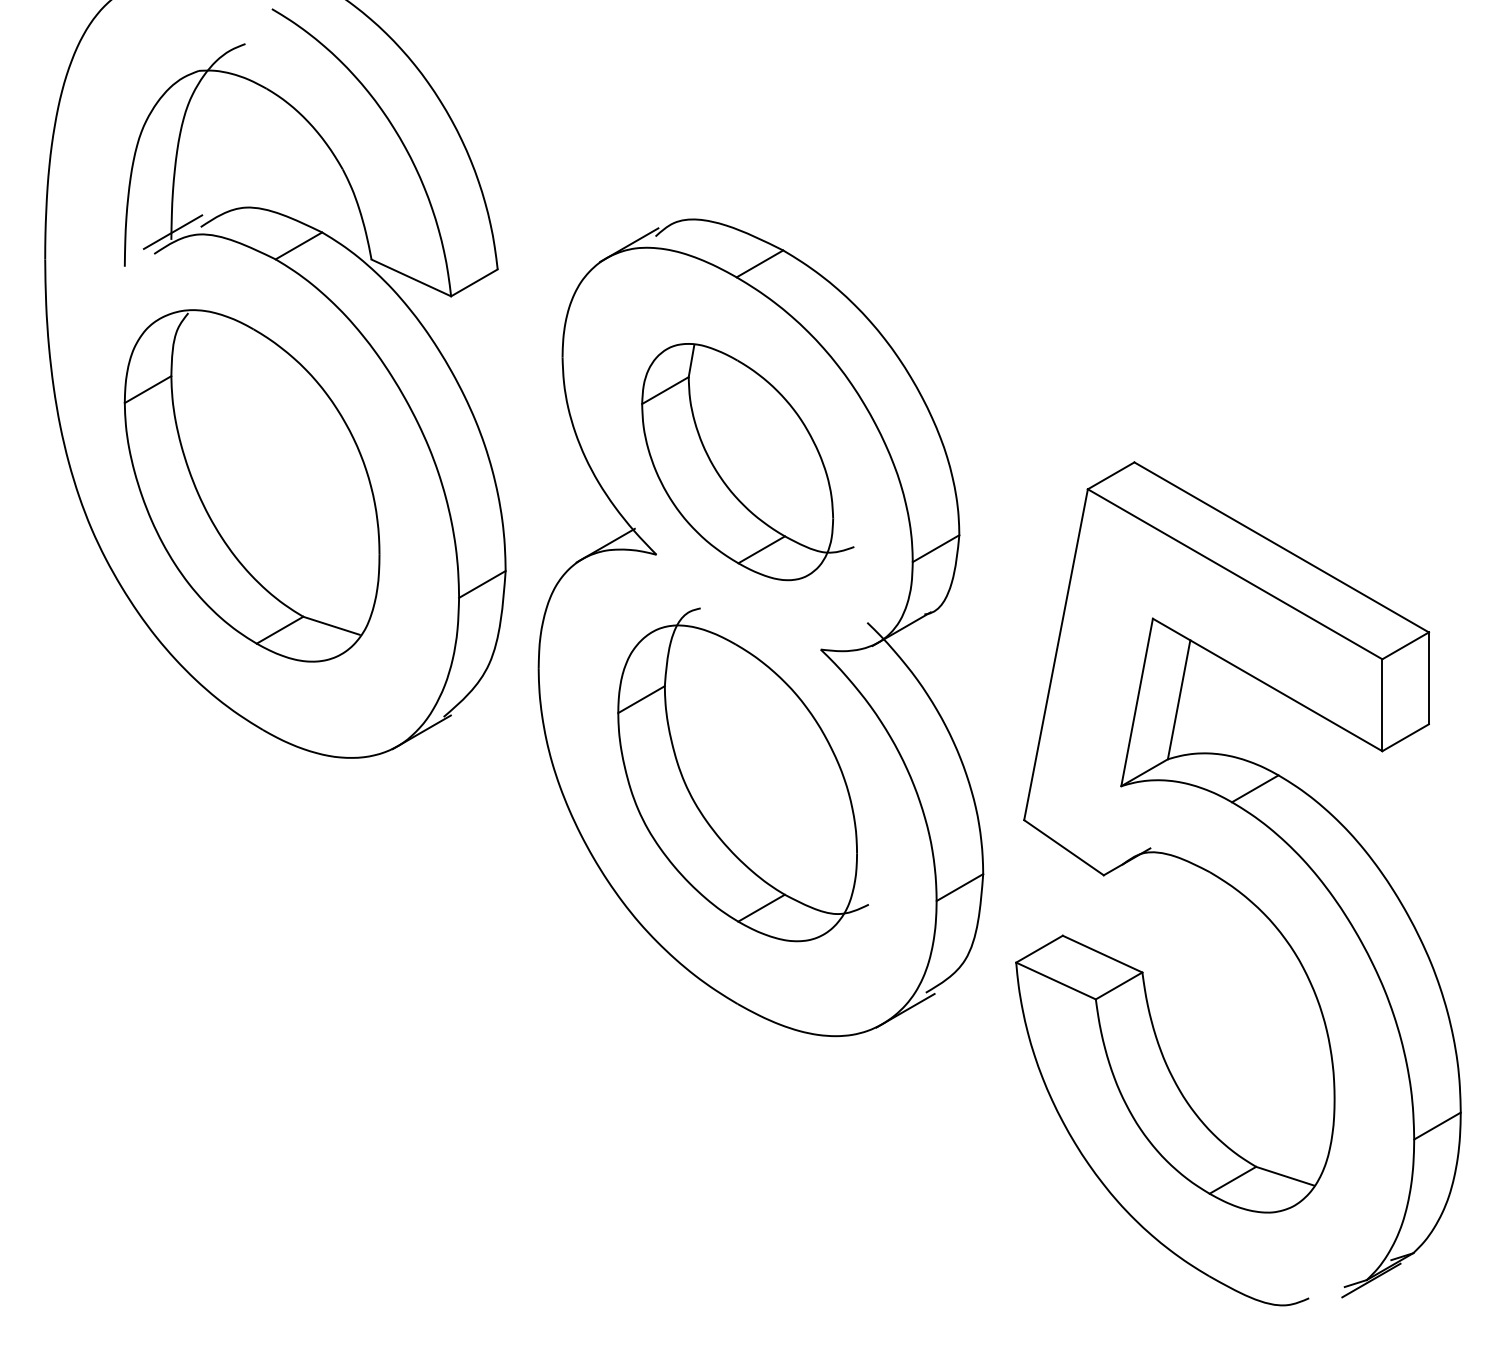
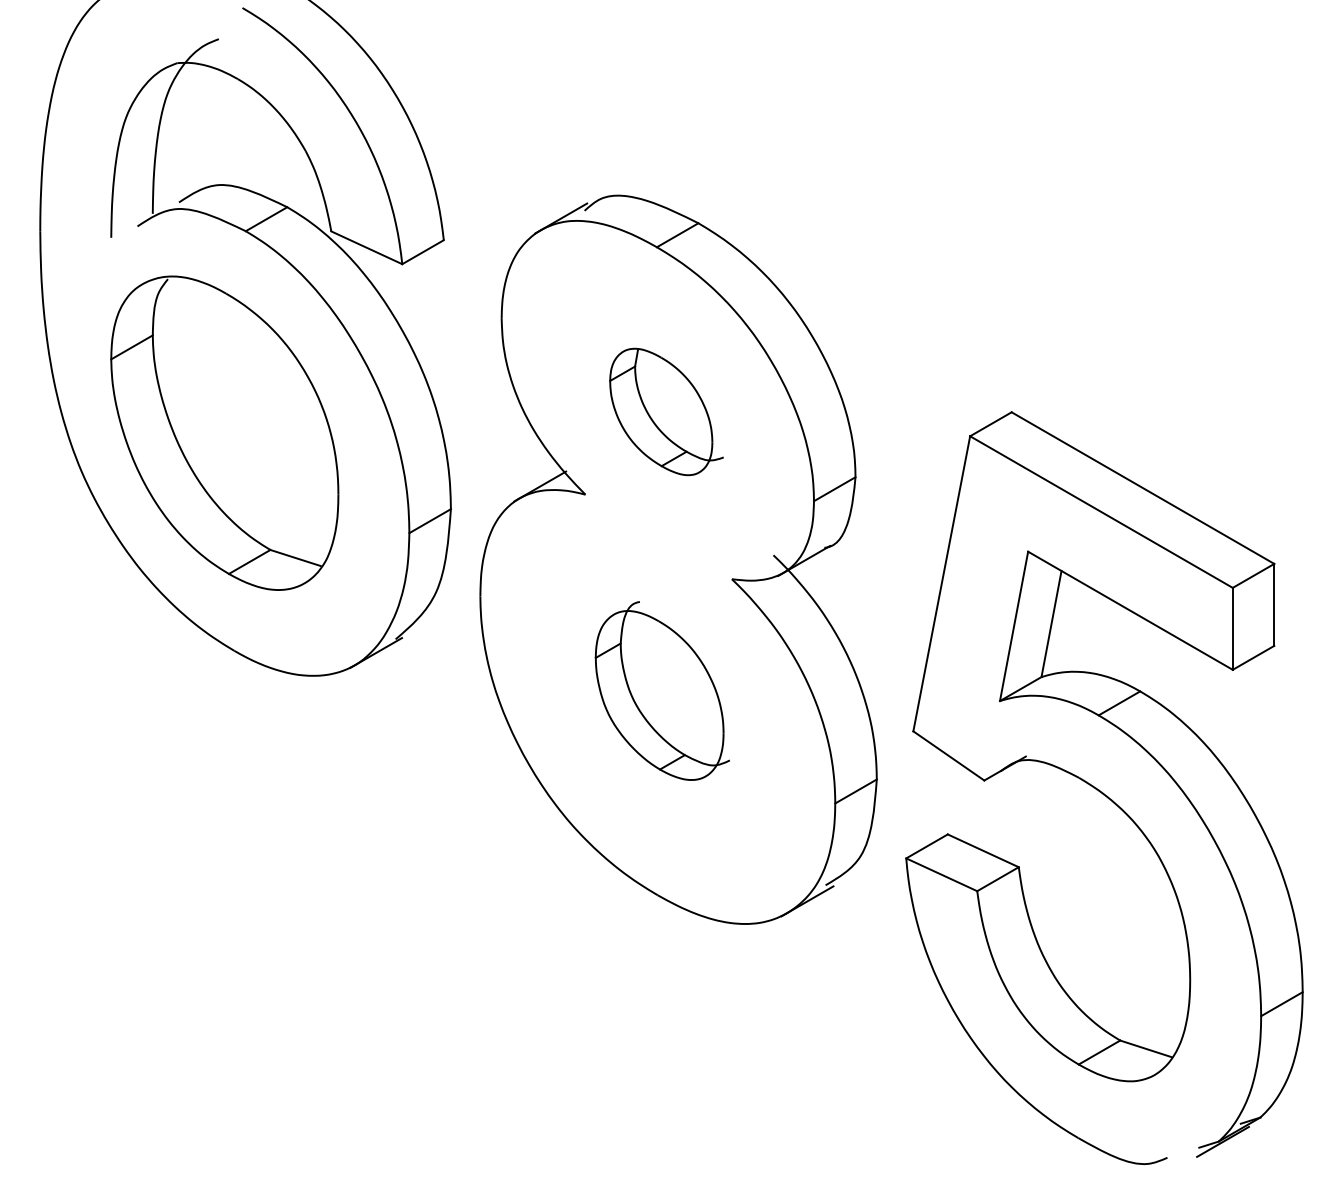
line: (173, 231) -> (154, 206), removed
part: (747, 461) -> (666, 411), size x0.6
part: (742, 774) -> (662, 690), size x0.6

